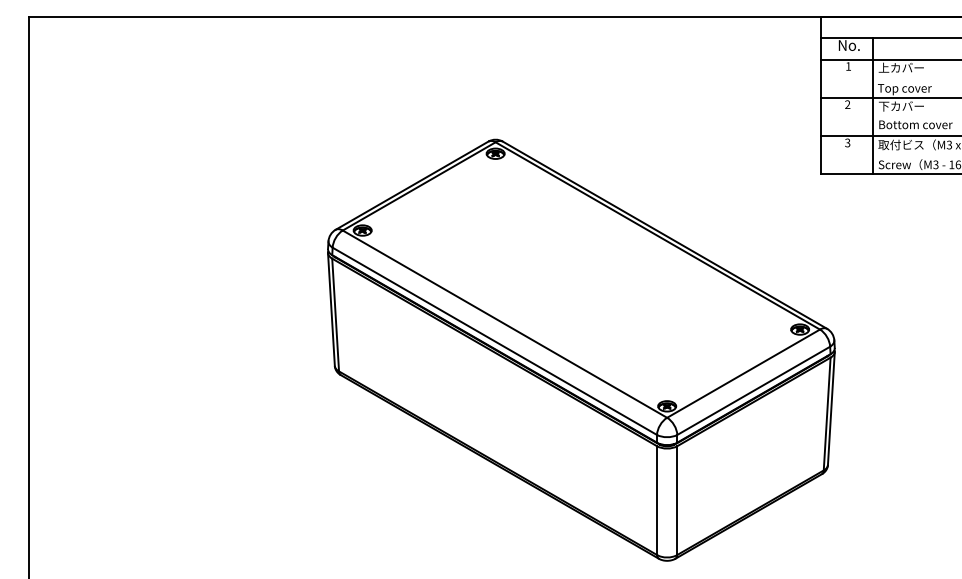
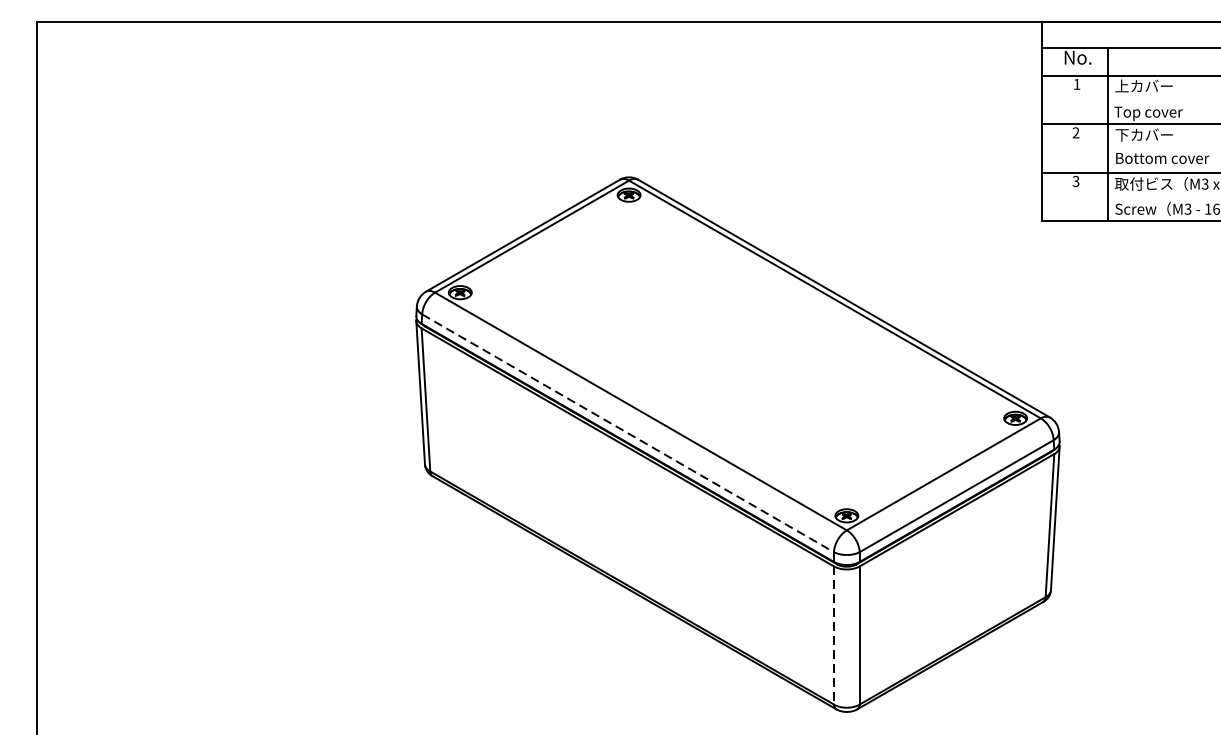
line: (495, 341) -> (628, 433), solid -> dashed
line: (657, 501) -> (834, 636), solid -> dashed

